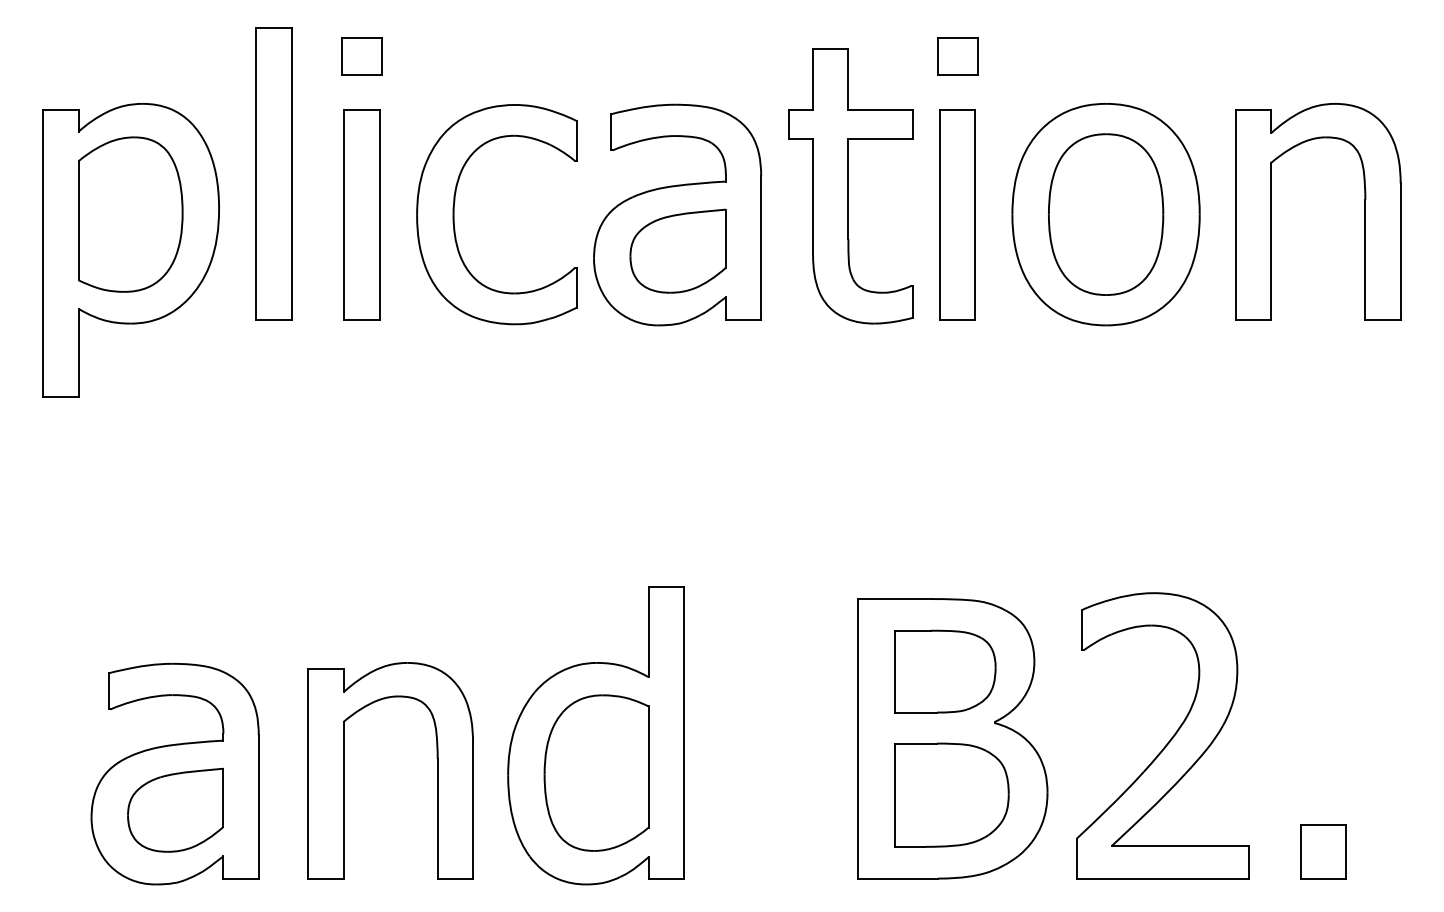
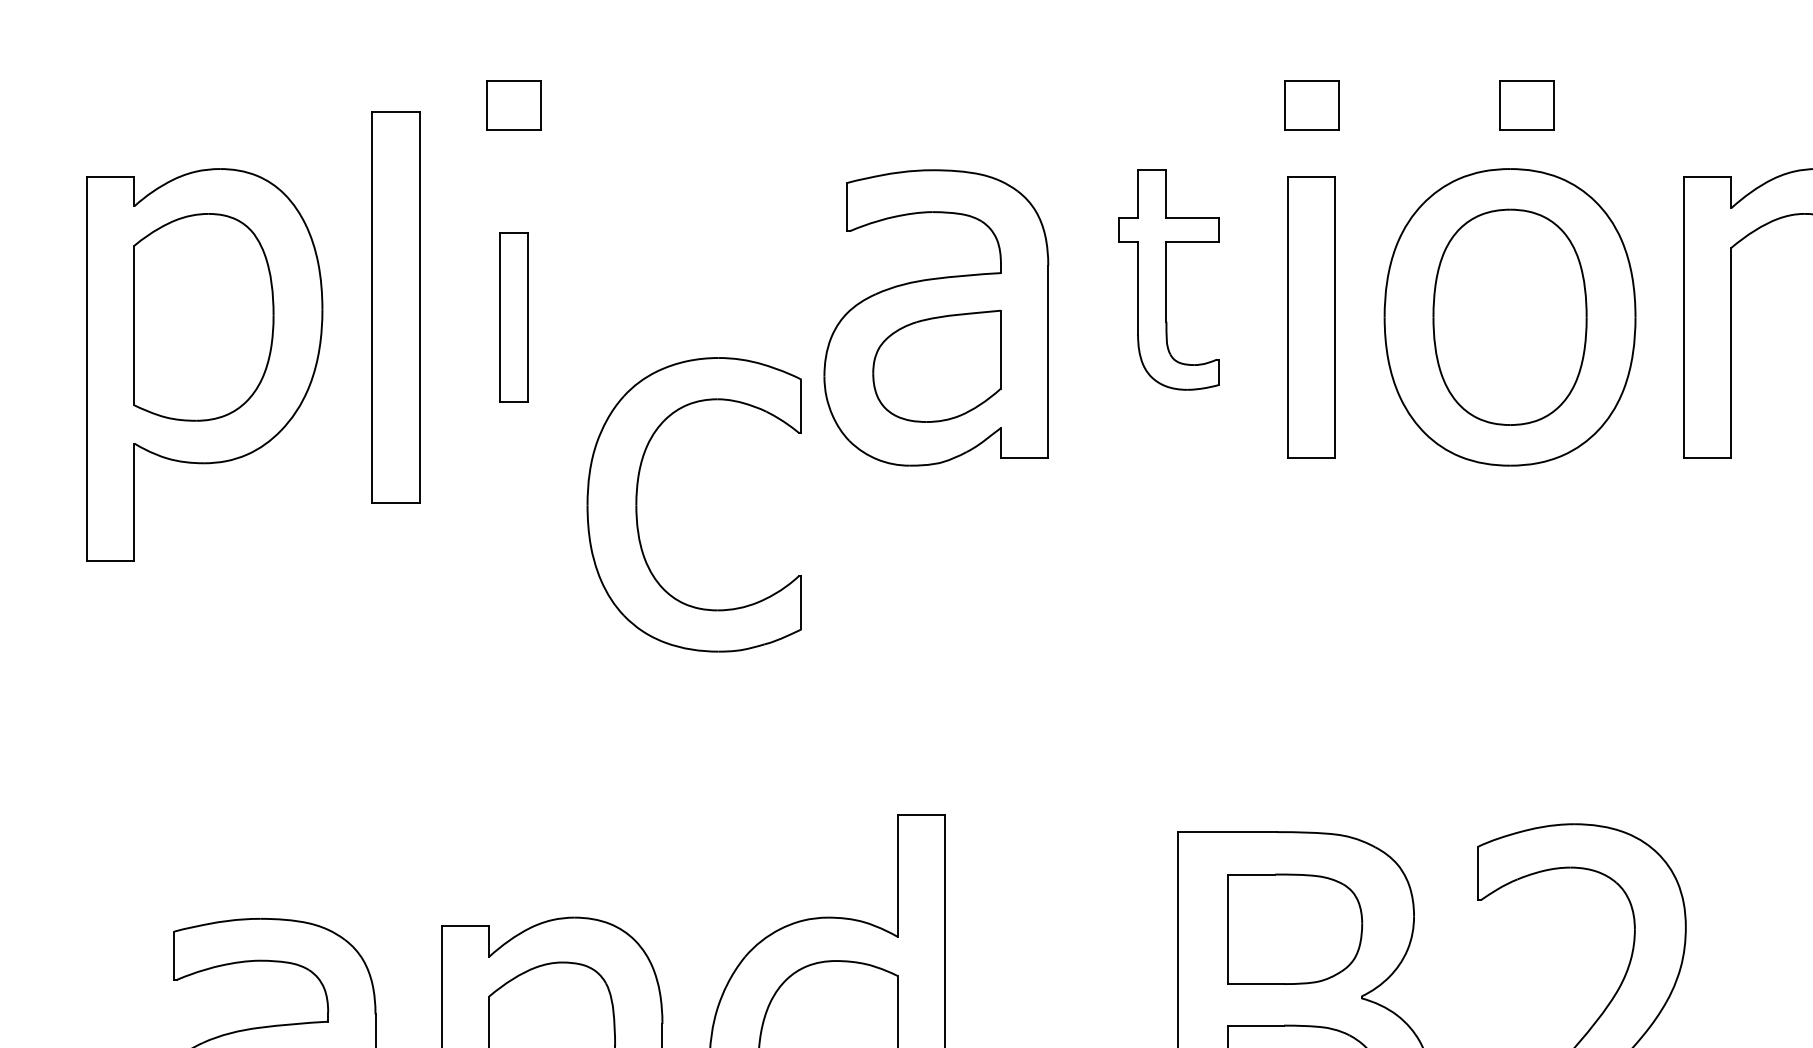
part: (1118, 56) -> (1526, 105), added
part: (273, 173) -> (395, 307), moved
part: (850, 186) -> (1167, 279), size x0.6
part: (361, 214) -> (513, 317), size x0.6
part: (454, 214) -> (637, 504), moved

